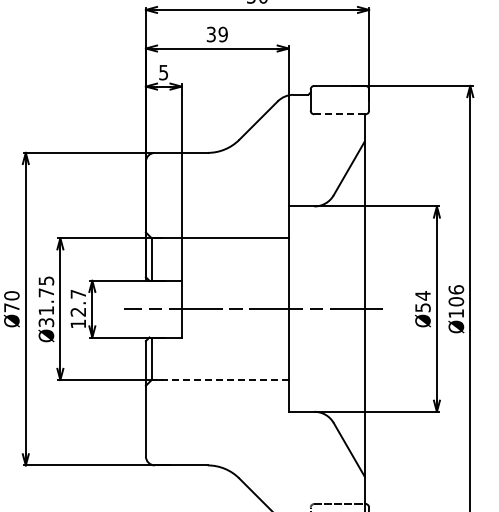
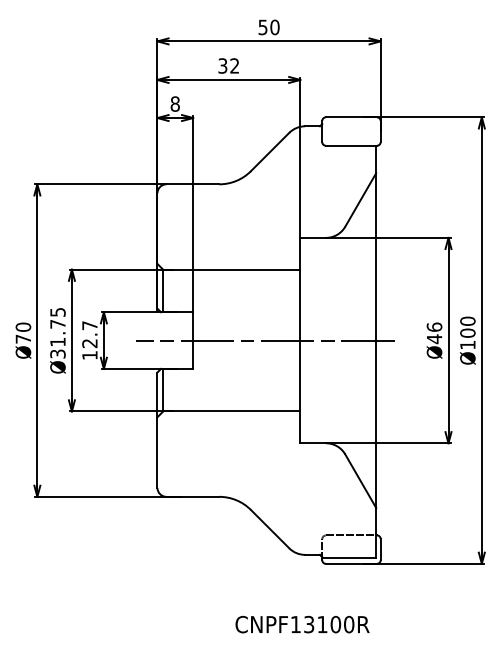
text: (222, 34) -> (234, 65), 39 -> 32
text: (162, 72) -> (174, 103), 5 -> 8
line: (339, 114) -> (351, 145), dashed -> solid
text: (455, 289) -> (467, 320), Ø106 -> Ø100
text: (422, 302) -> (434, 333), Ø54 -> Ø46
line: (219, 380) -> (231, 411), dashed -> solid

